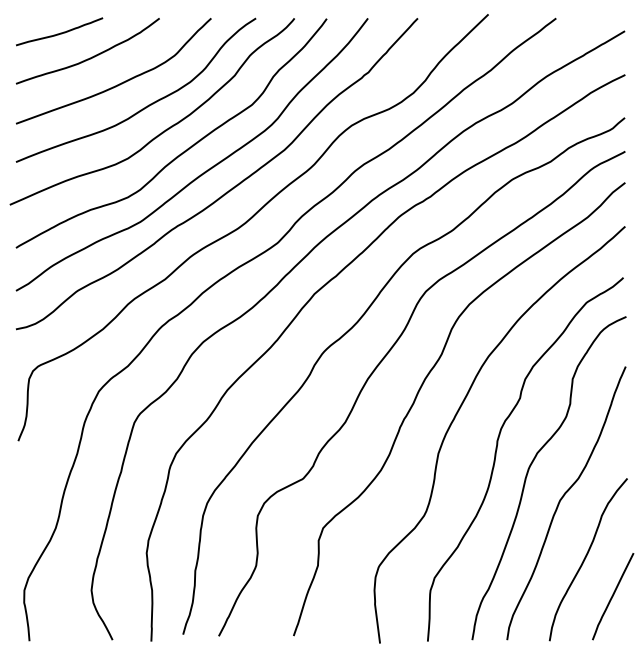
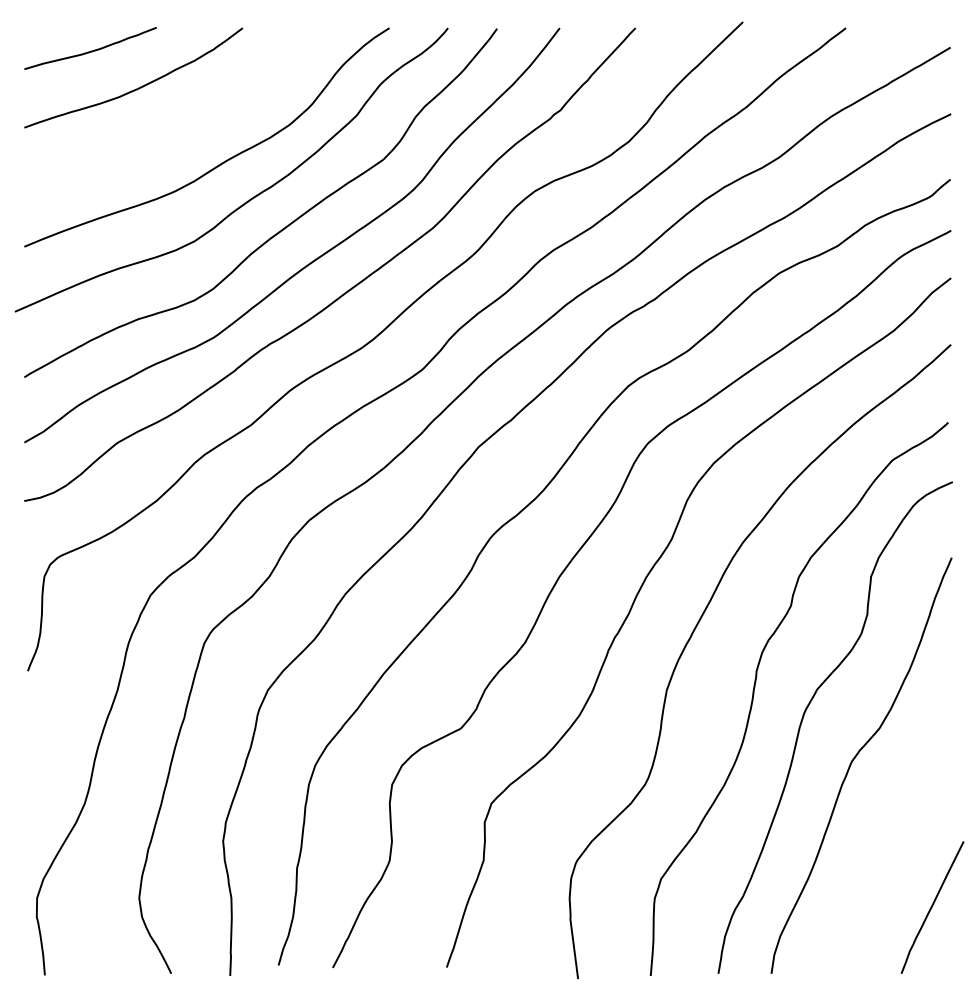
curve: (119, 83) -> (181, 127), removed
curve: (585, 559) -> (890, 851), removed

